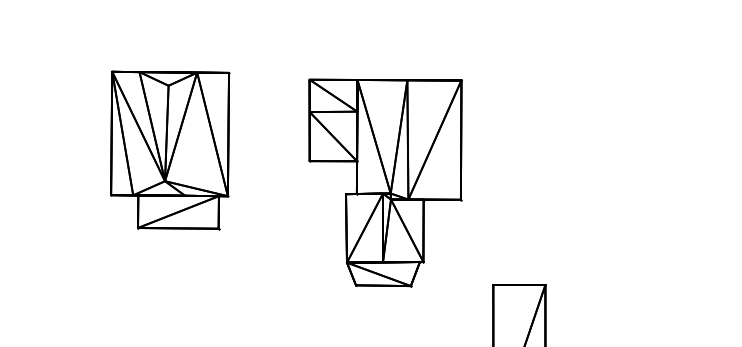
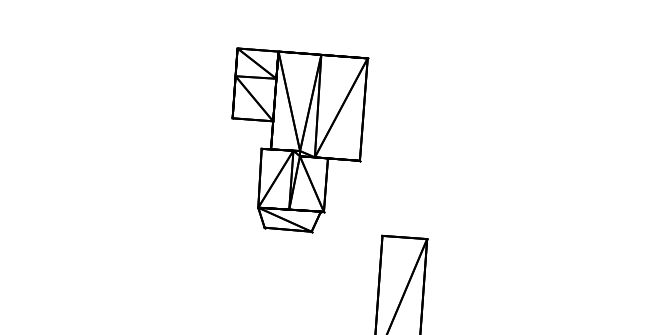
part: (171, 150) -> (114, 100), removed

